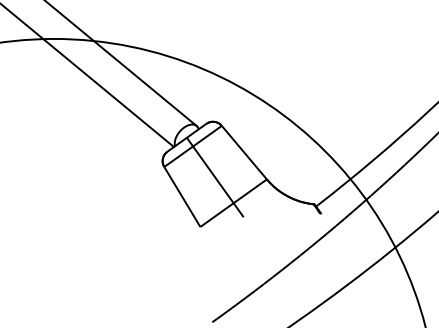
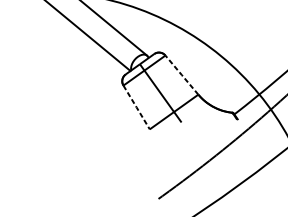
line: (244, 152) -> (182, 75), solid -> dashed
line: (182, 196) -> (136, 107), solid -> dashed

